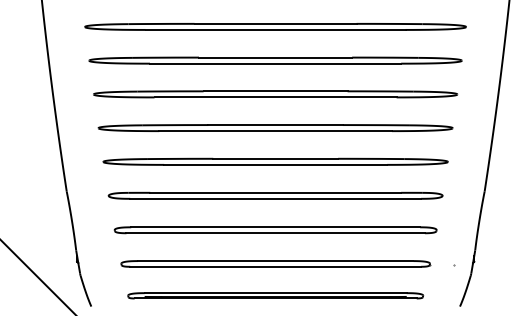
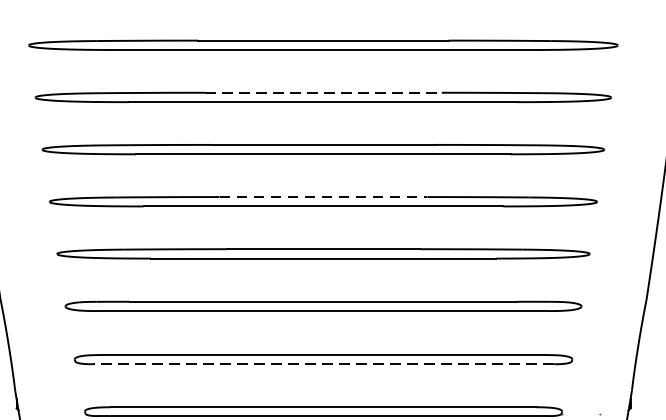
line: (275, 57) -> (323, 92), solid -> dashed
line: (276, 125) -> (324, 197), solid -> dashed
line: (275, 233) -> (323, 364), solid -> dashed

